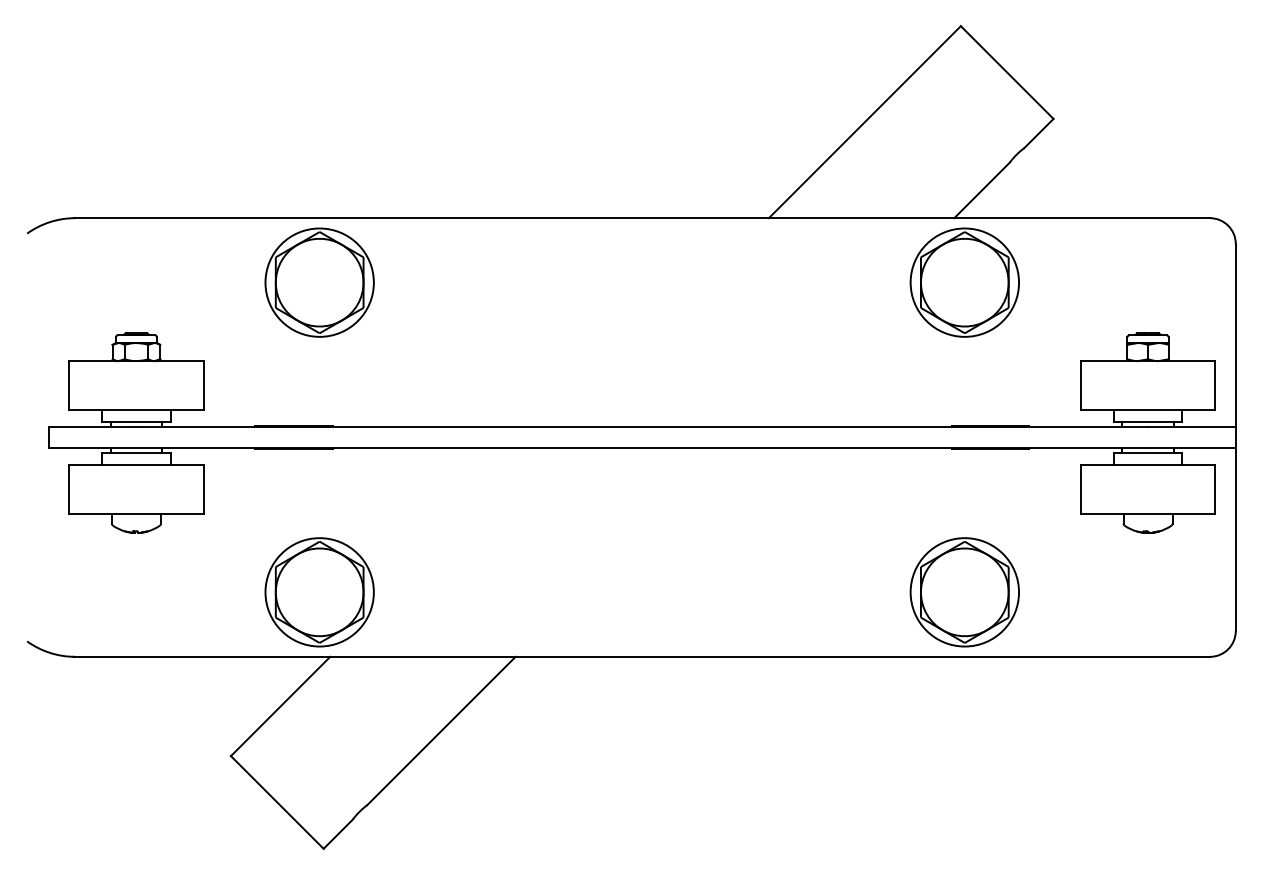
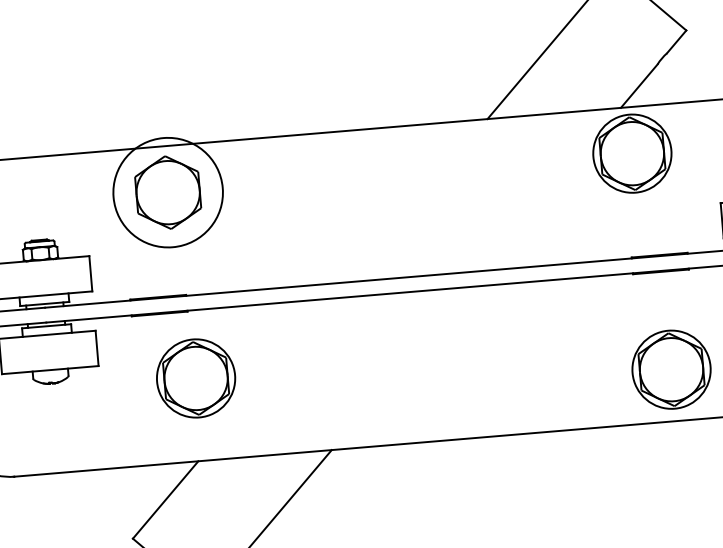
circle: (319, 282) -> (168, 192), size x1.4
part: (319, 592) -> (195, 378), moved
part: (964, 592) -> (671, 369), moved

